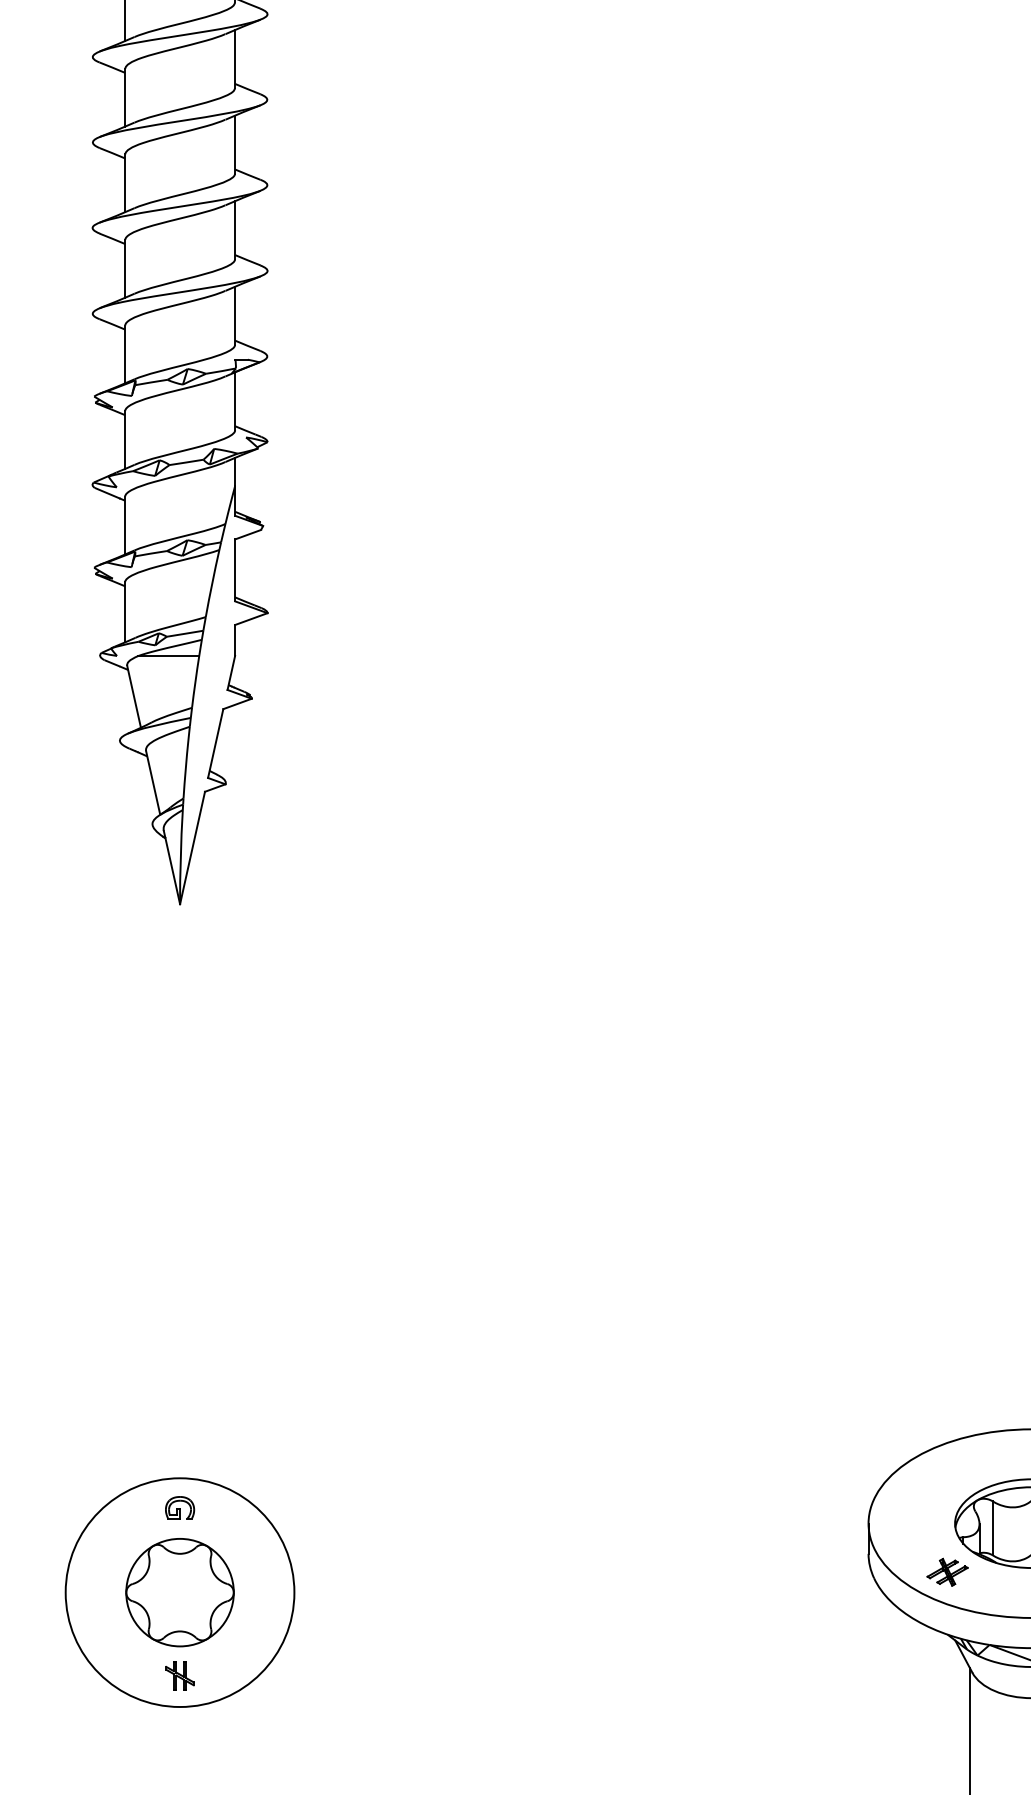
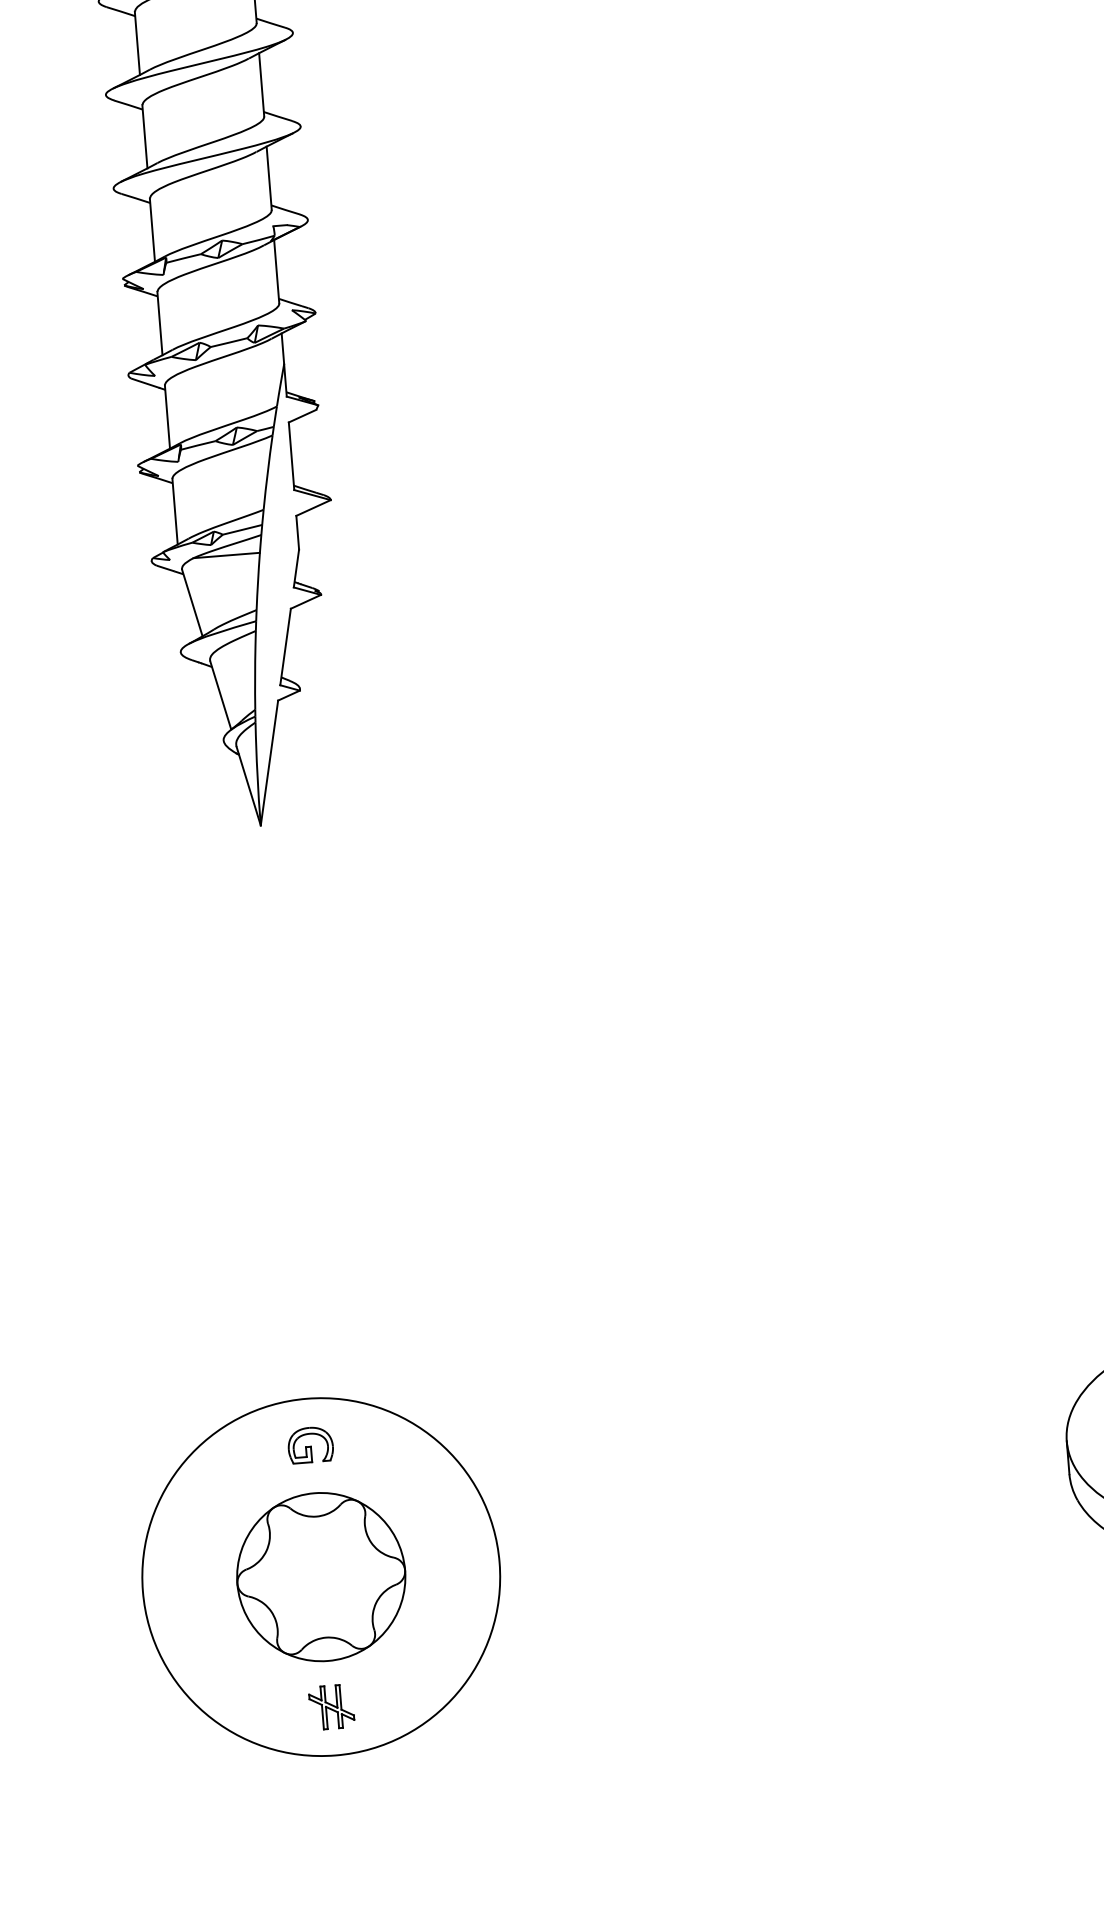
part: (179, 1592) -> (320, 1576), size x1.43

